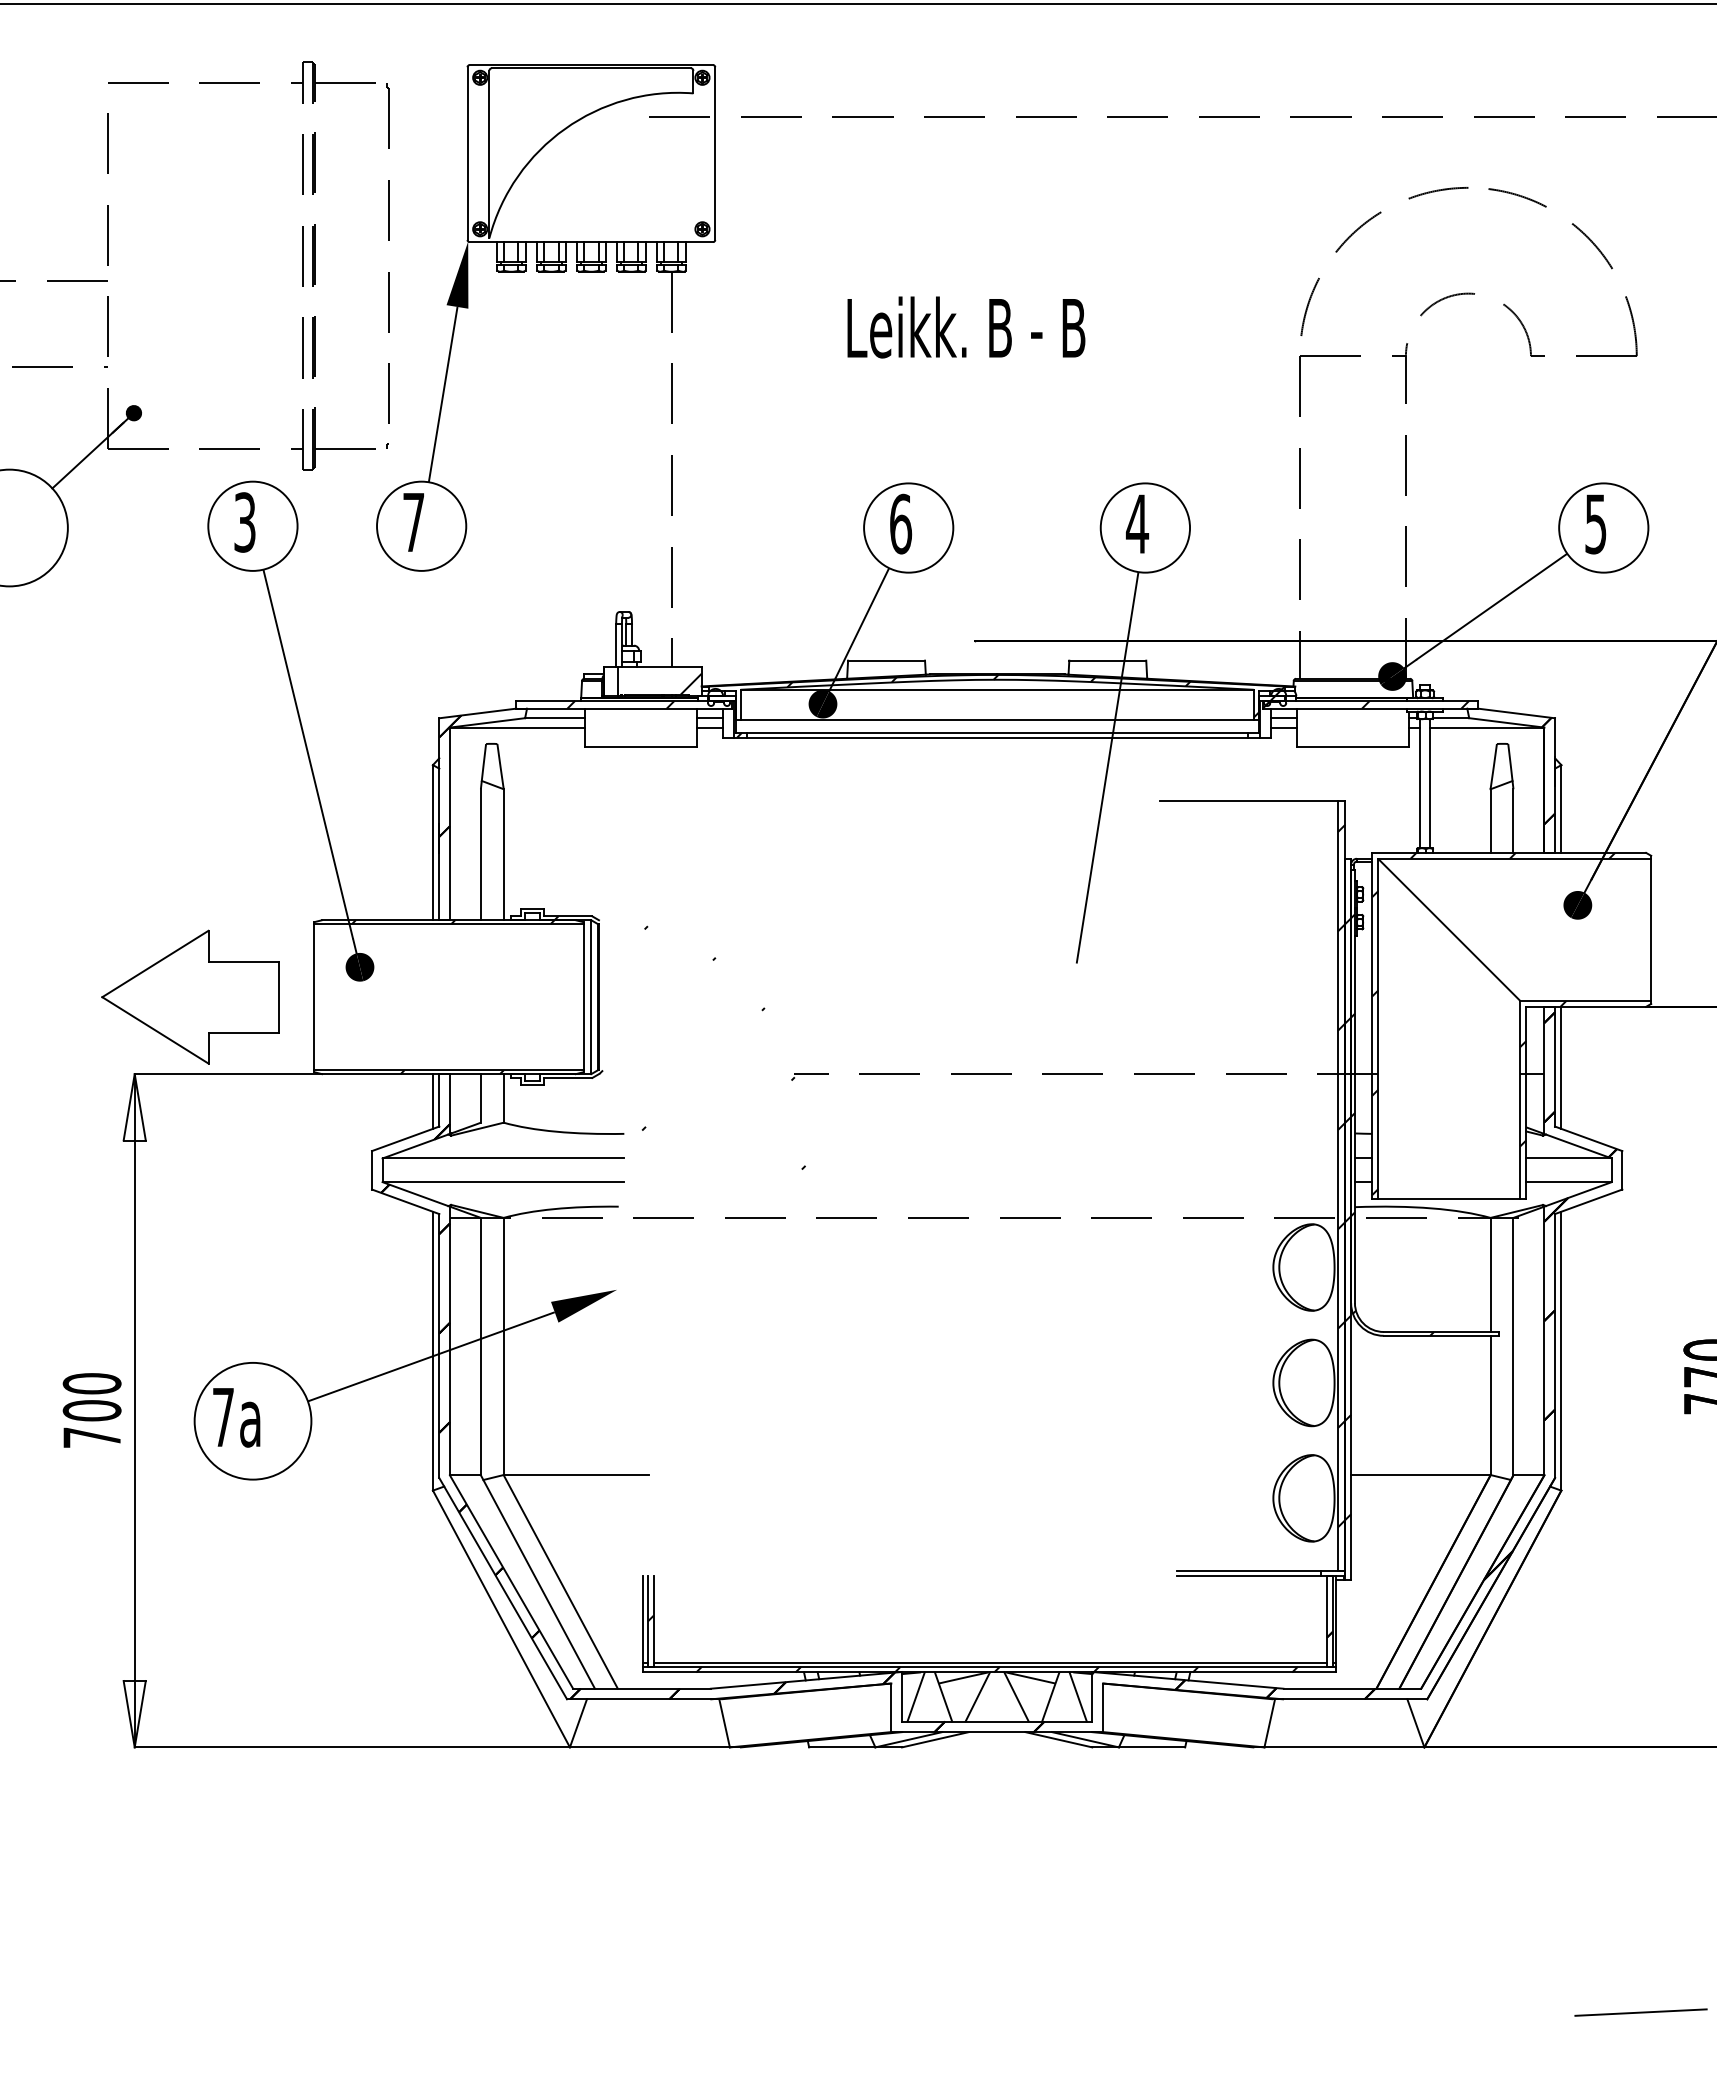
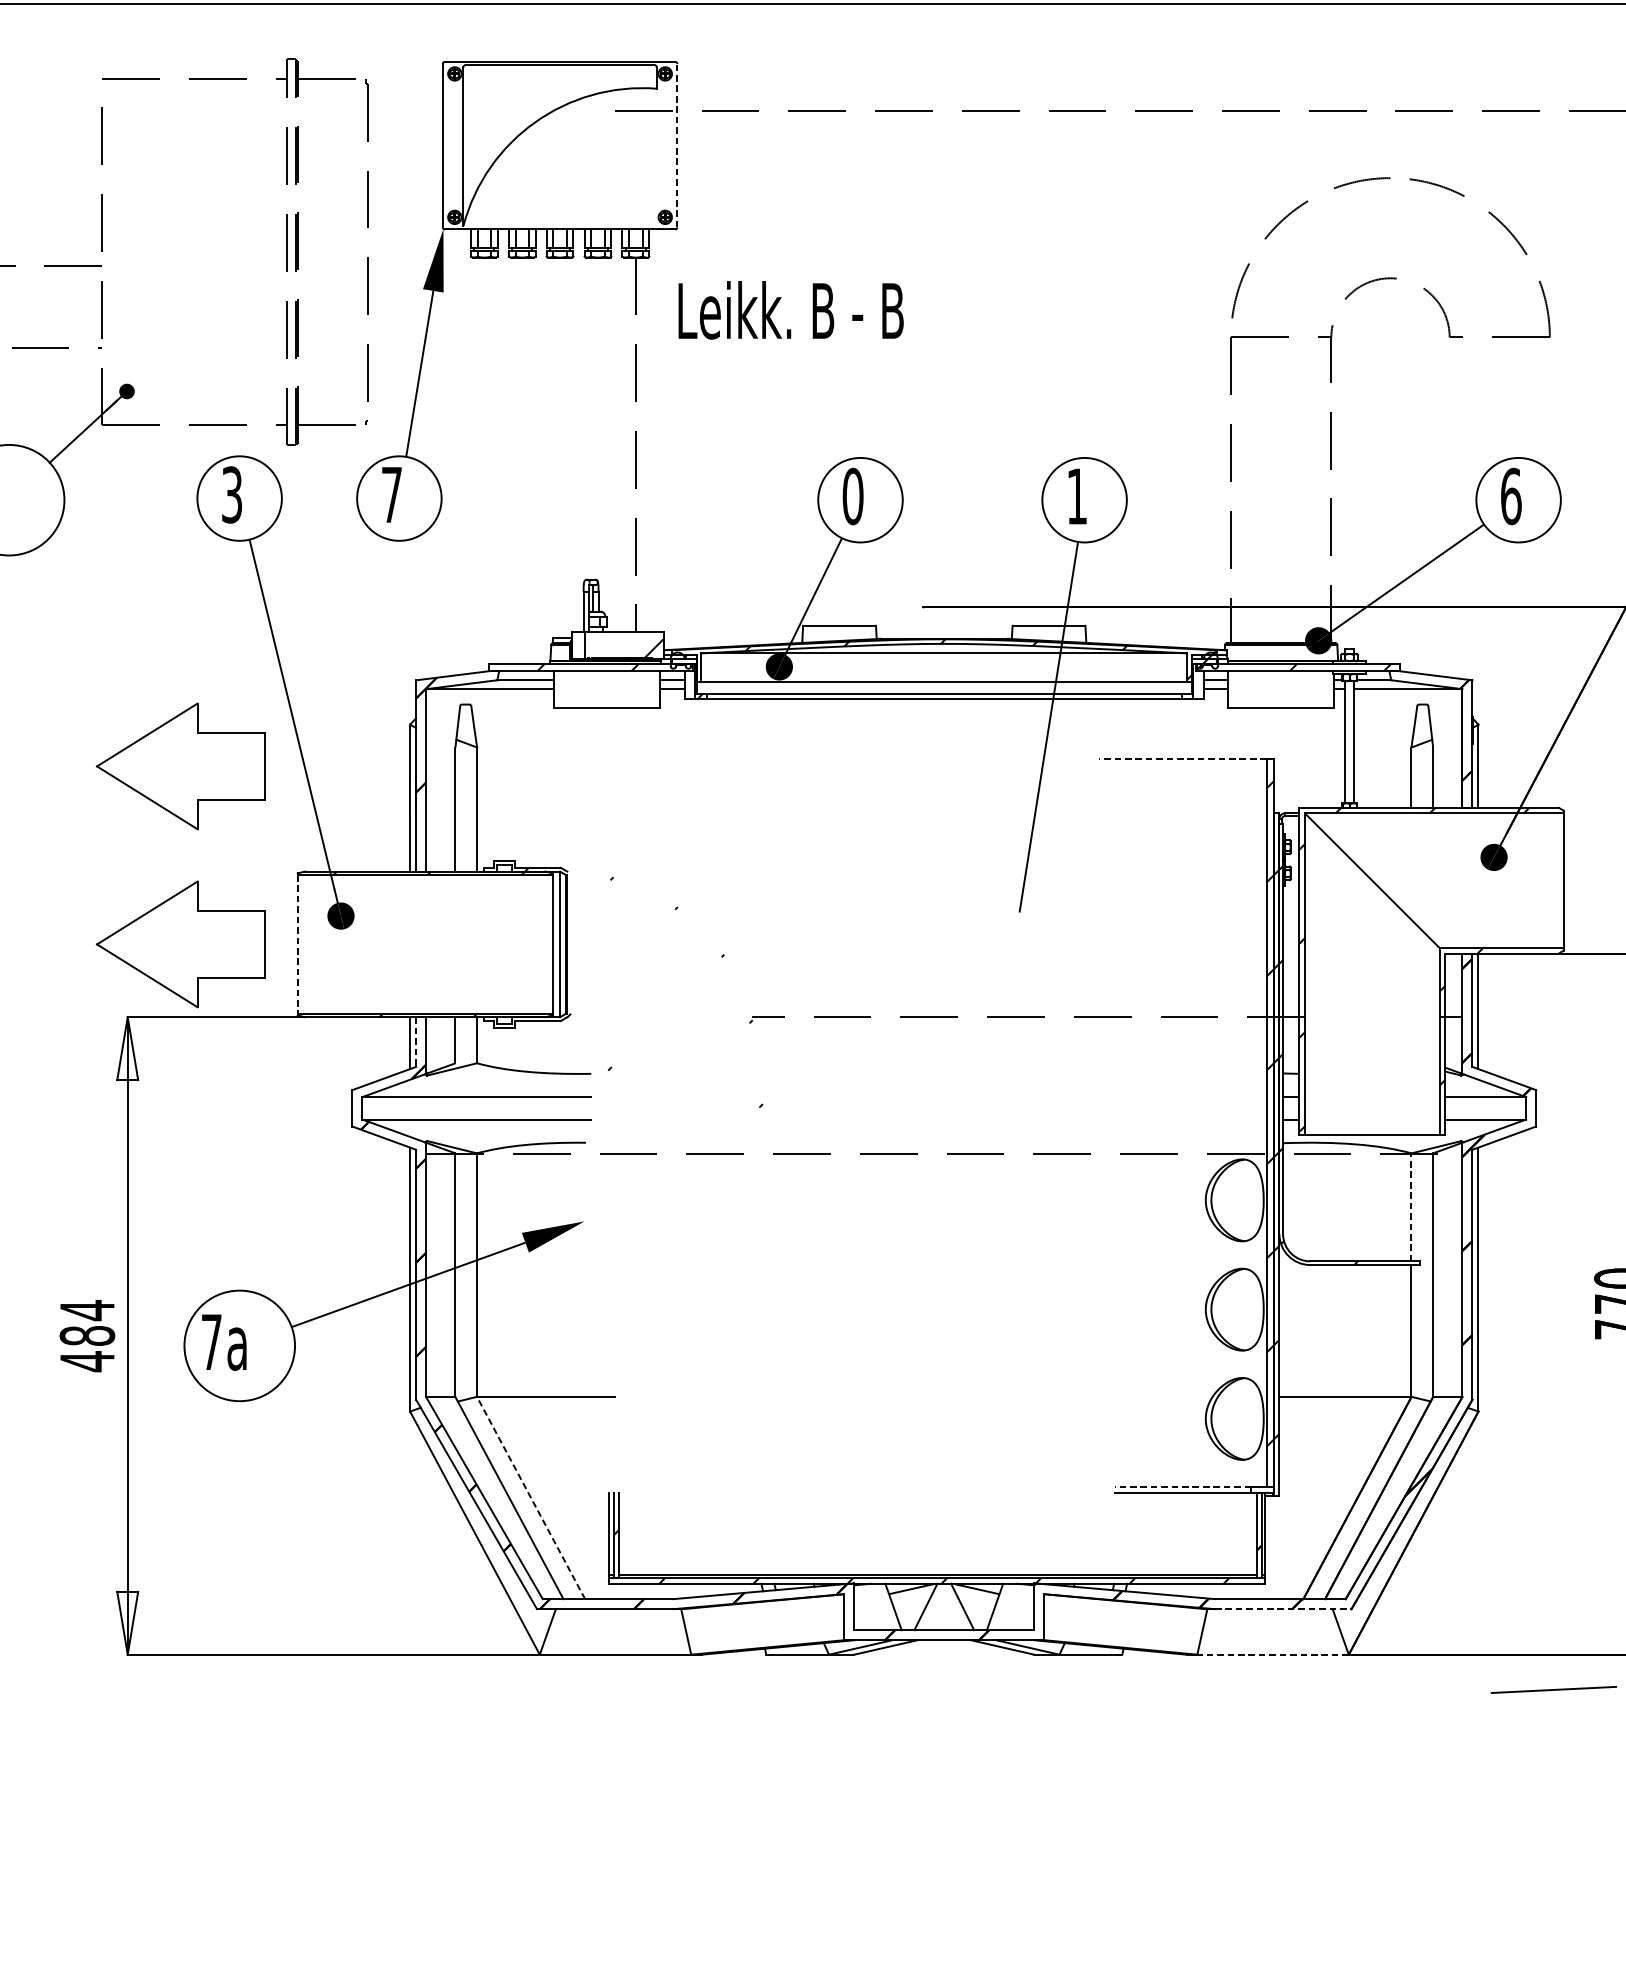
line: (715, 153) -> (677, 145), solid -> dashed
text: (966, 327) -> (791, 310), moved
text: (901, 523) -> (853, 495), 6 -> 0
text: (1137, 523) -> (1077, 495), 4 -> 1
text: (1596, 523) -> (1511, 495), 5 -> 6
line: (1249, 801) -> (1183, 759), solid -> dashed
part: (190, 808) -> (180, 765), added
line: (314, 997) -> (297, 944), solid -> dashed
line: (439, 1100) -> (416, 1042), solid -> dashed
line: (1490, 1274) -> (1411, 1206), solid -> dashed
text: (91, 1410) -> (86, 1335), 700 -> 484
line: (1248, 1570) -> (1182, 1487), solid -> dashed
line: (560, 1582) -> (530, 1498), solid -> dashed
line: (915, 1696) -> (866, 1606), removed
line: (1077, 1696) -> (1020, 1606), removed
line: (1355, 1699) -> (1283, 1609), solid -> dashed
line: (1344, 1747) -> (1273, 1654), solid -> dashed
line: (1640, 2012) -> (1553, 1689), moved

